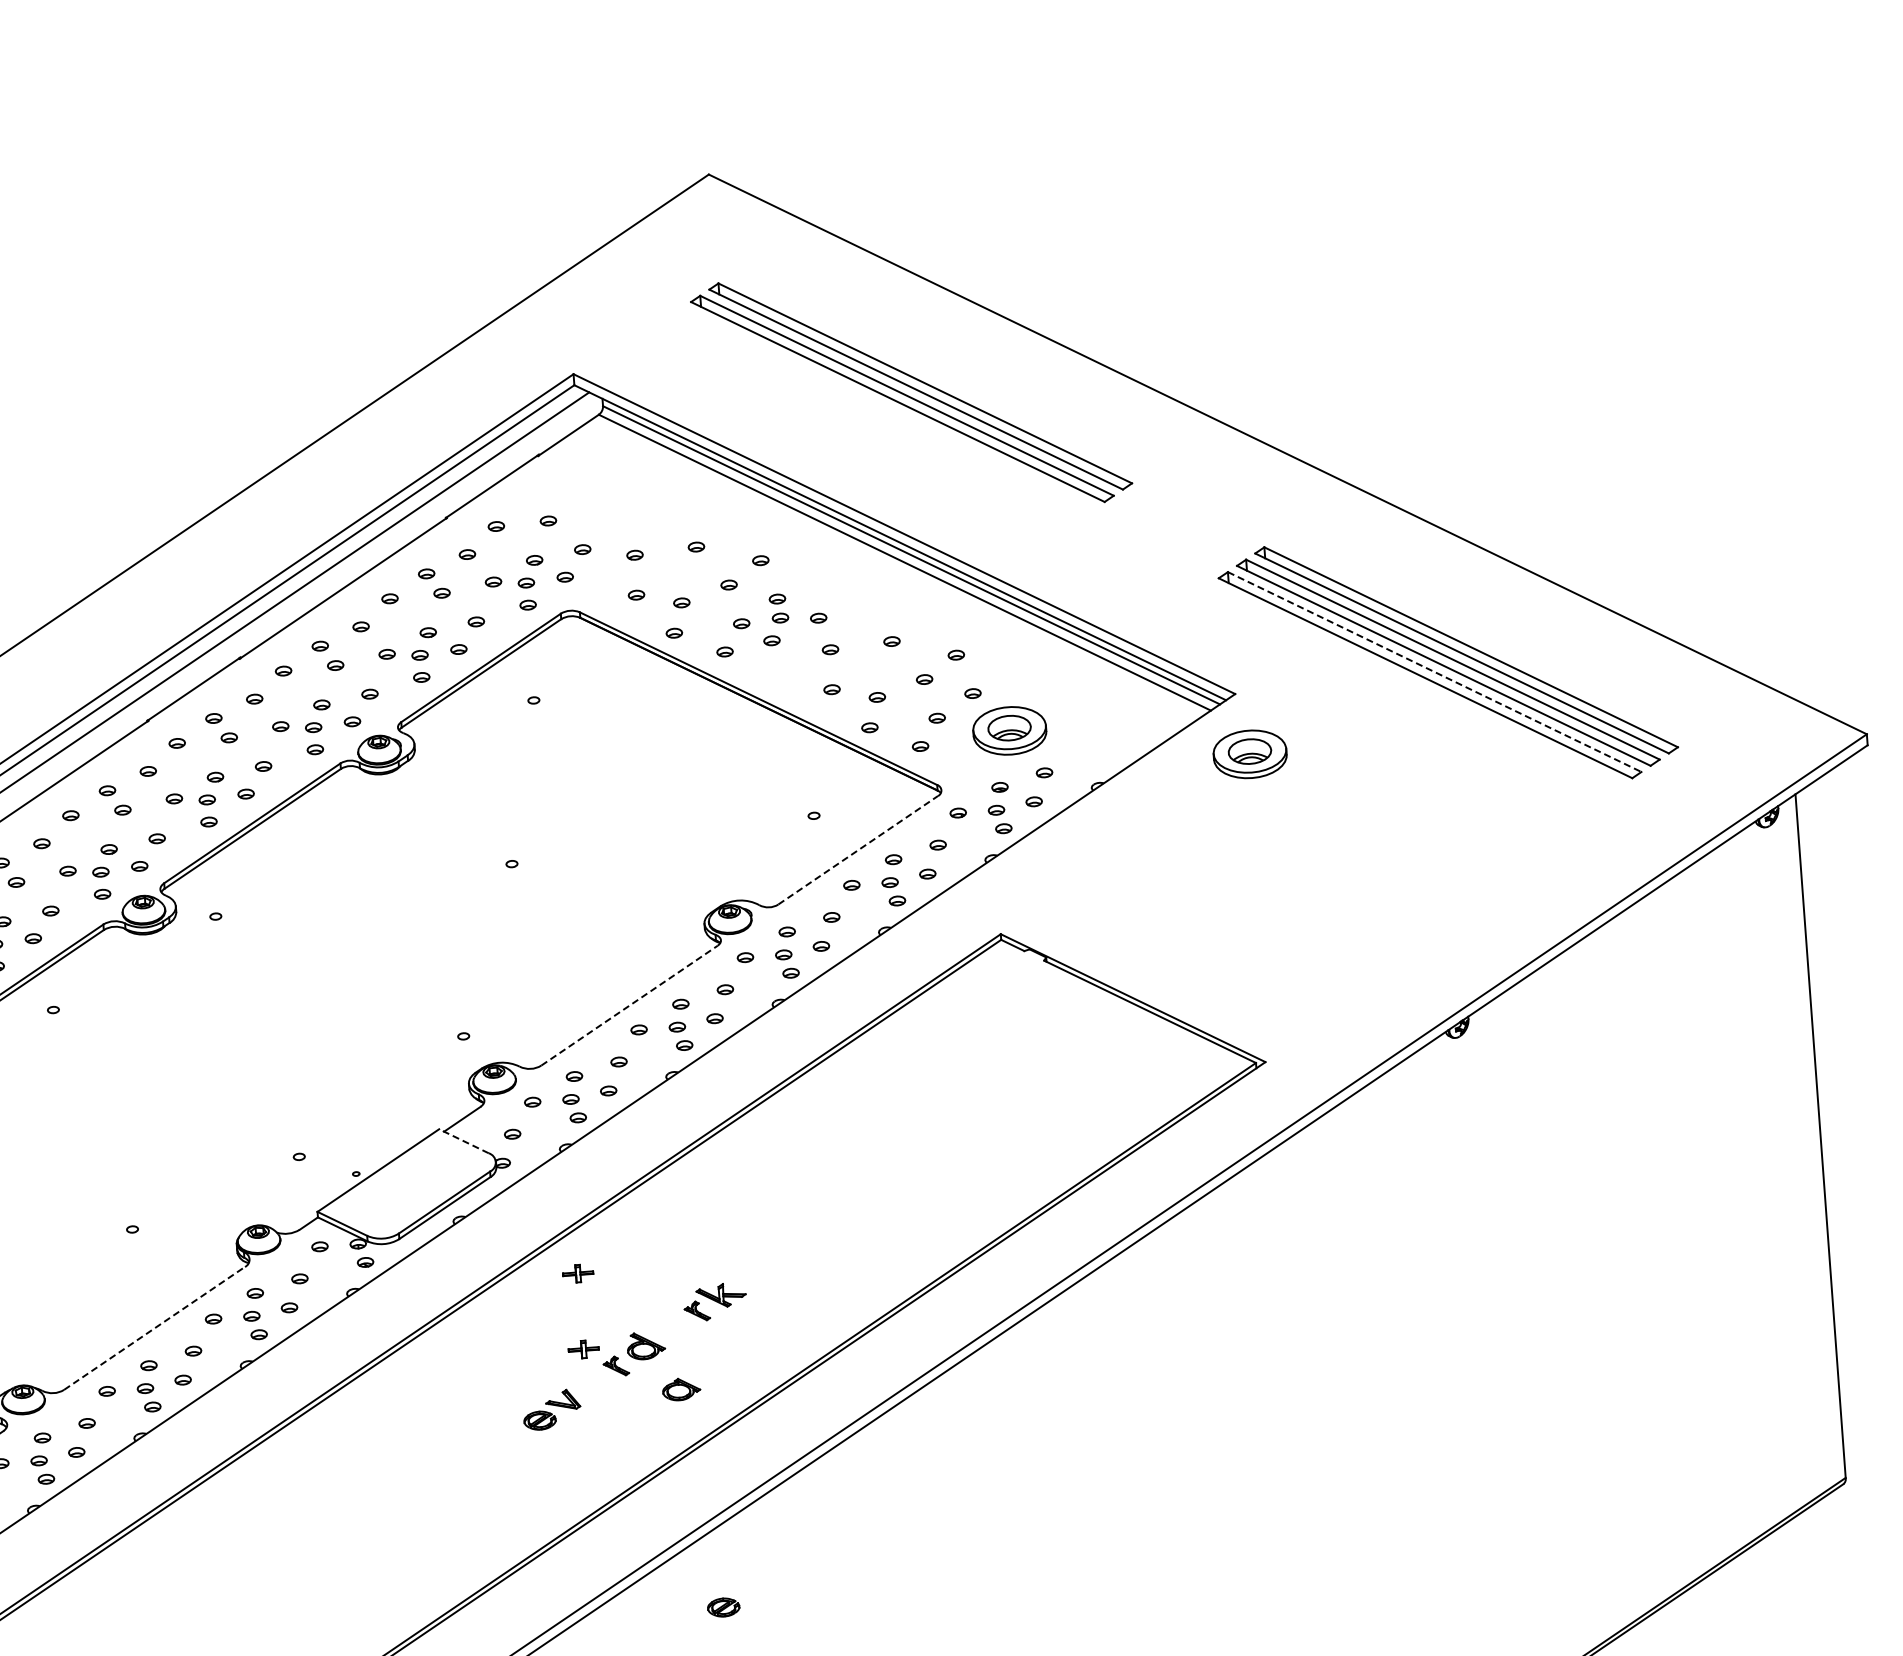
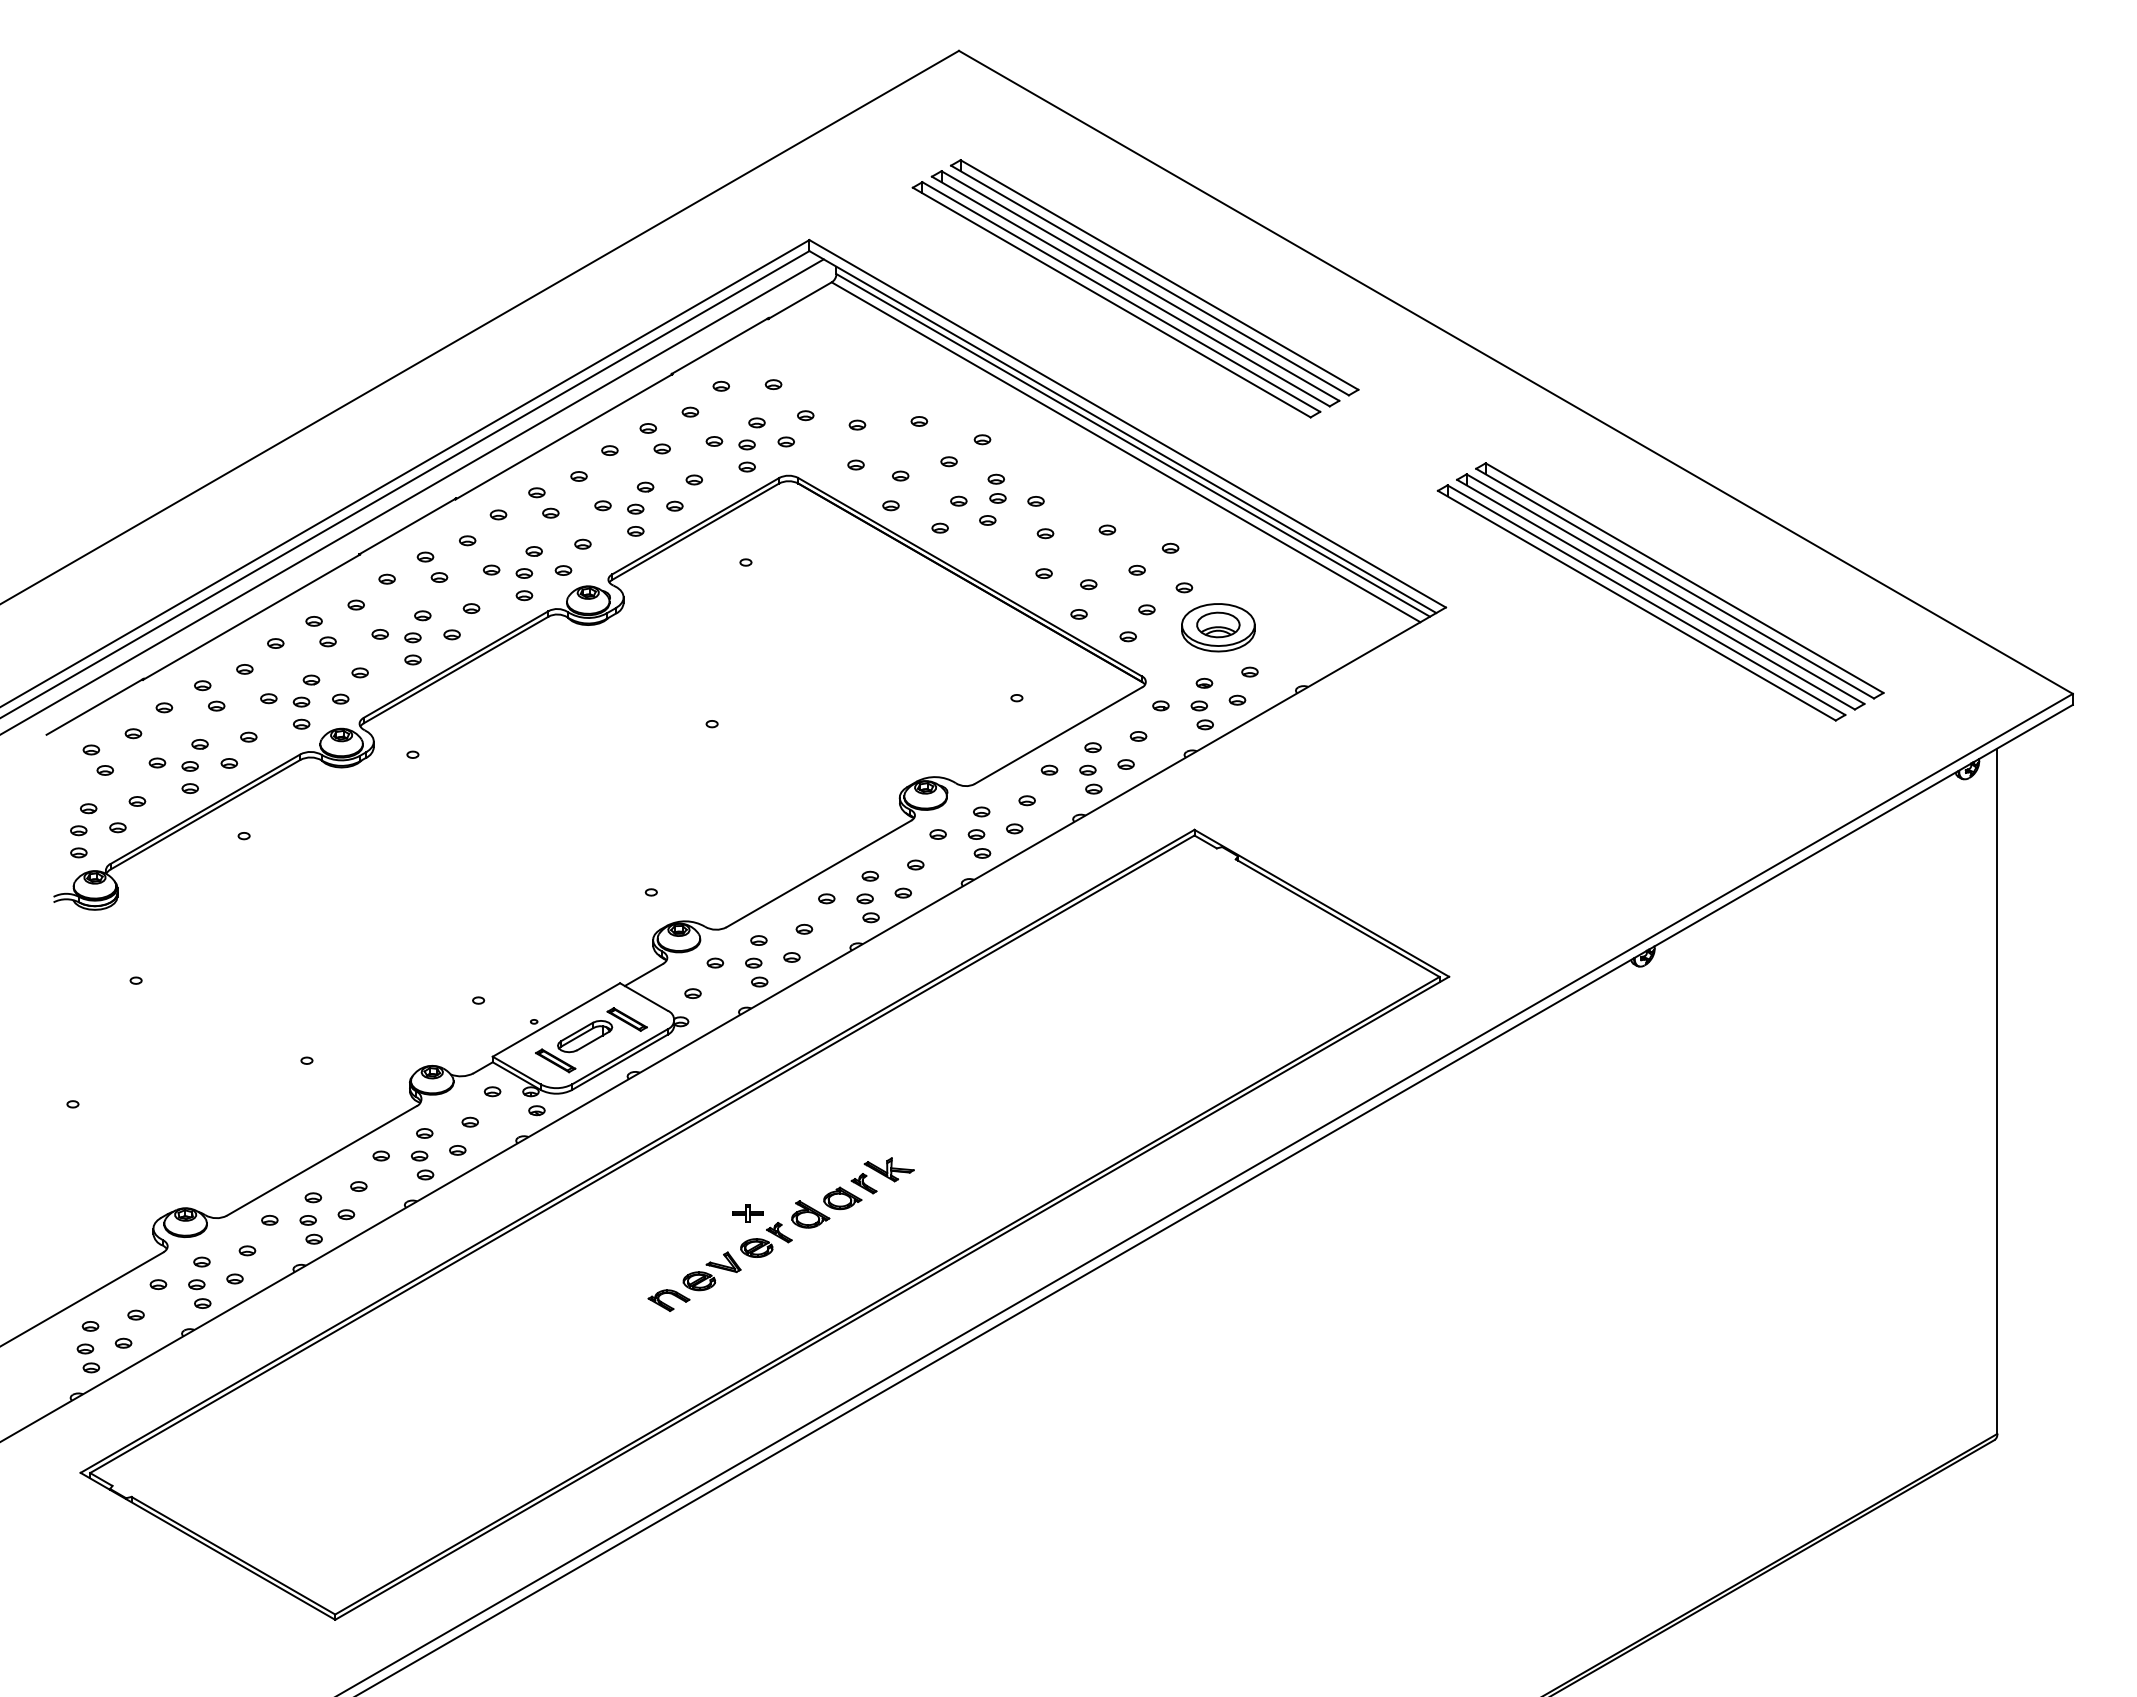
part: (884, 411) -> (1116, 299), added
line: (1434, 672) -> (1646, 600), dashed -> solid
part: (1250, 754) -> (1456, 668), removed
line: (858, 850) -> (1058, 735), dashed -> solid
line: (629, 1005) -> (819, 873), dashed -> solid
line: (463, 1141) -> (643, 997), dashed -> solid
part: (414, 1188) -> (591, 1040), added
part: (577, 1273) -> (747, 1137), removed
line: (155, 1327) -> (322, 1160), dashed -> solid
part: (681, 1389) -> (842, 1198), moved
part: (510, 1442) -> (668, 1300), added
part: (723, 1606) -> (756, 1247), moved

